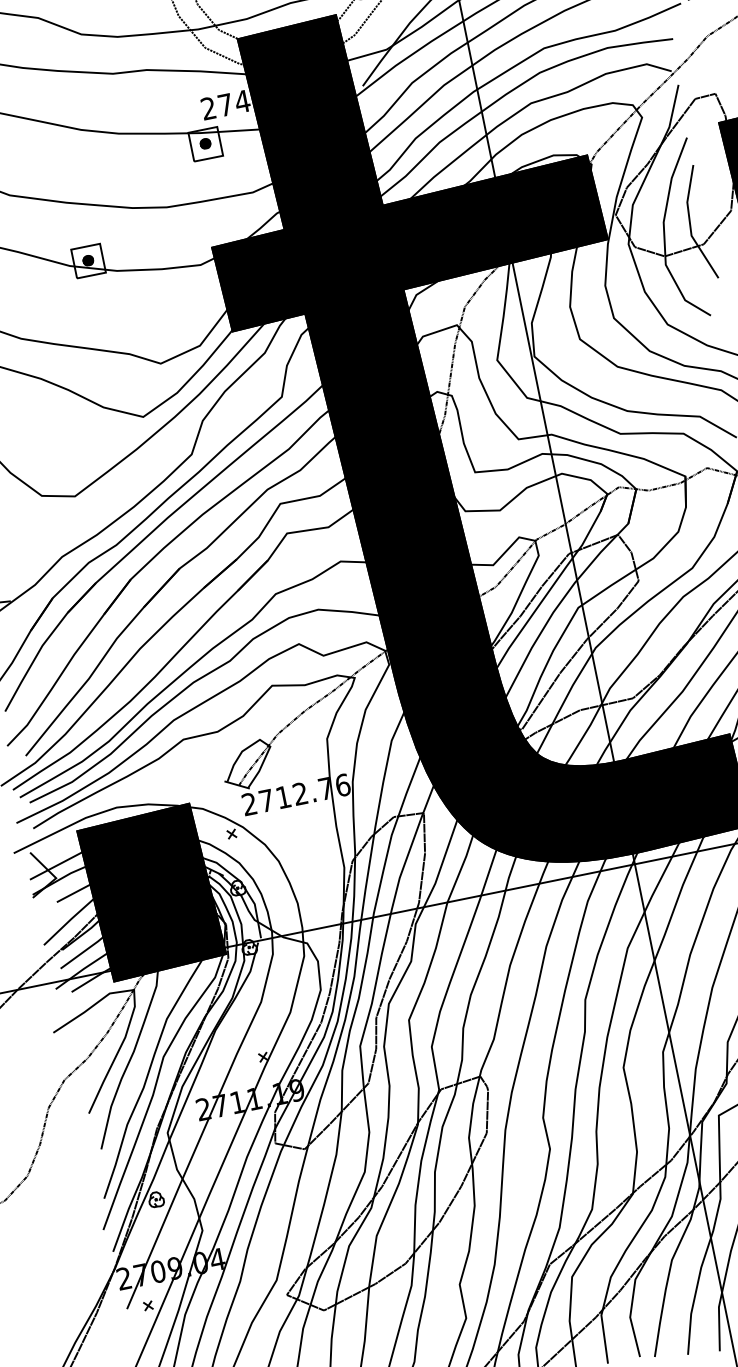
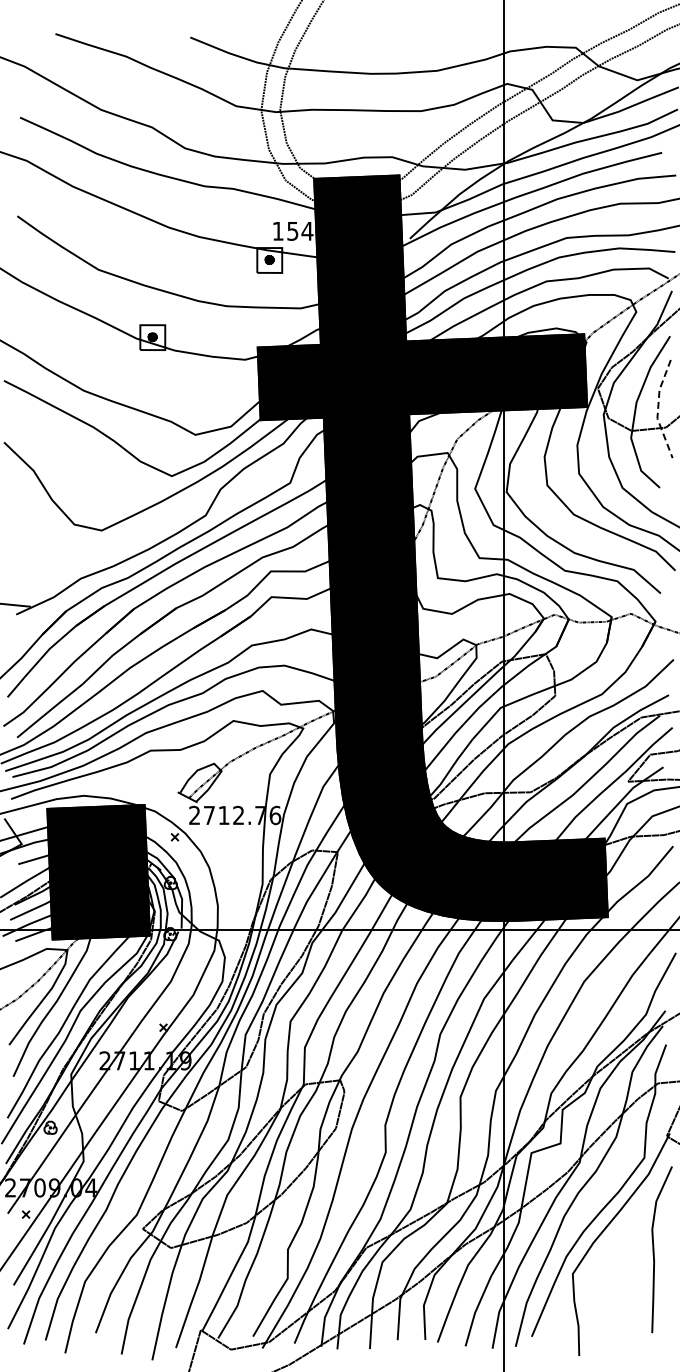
text: (216, 105) -> (285, 230), 2748.55 -> 1540.21
line: (690, 225) -> (658, 409), solid -> dashed

